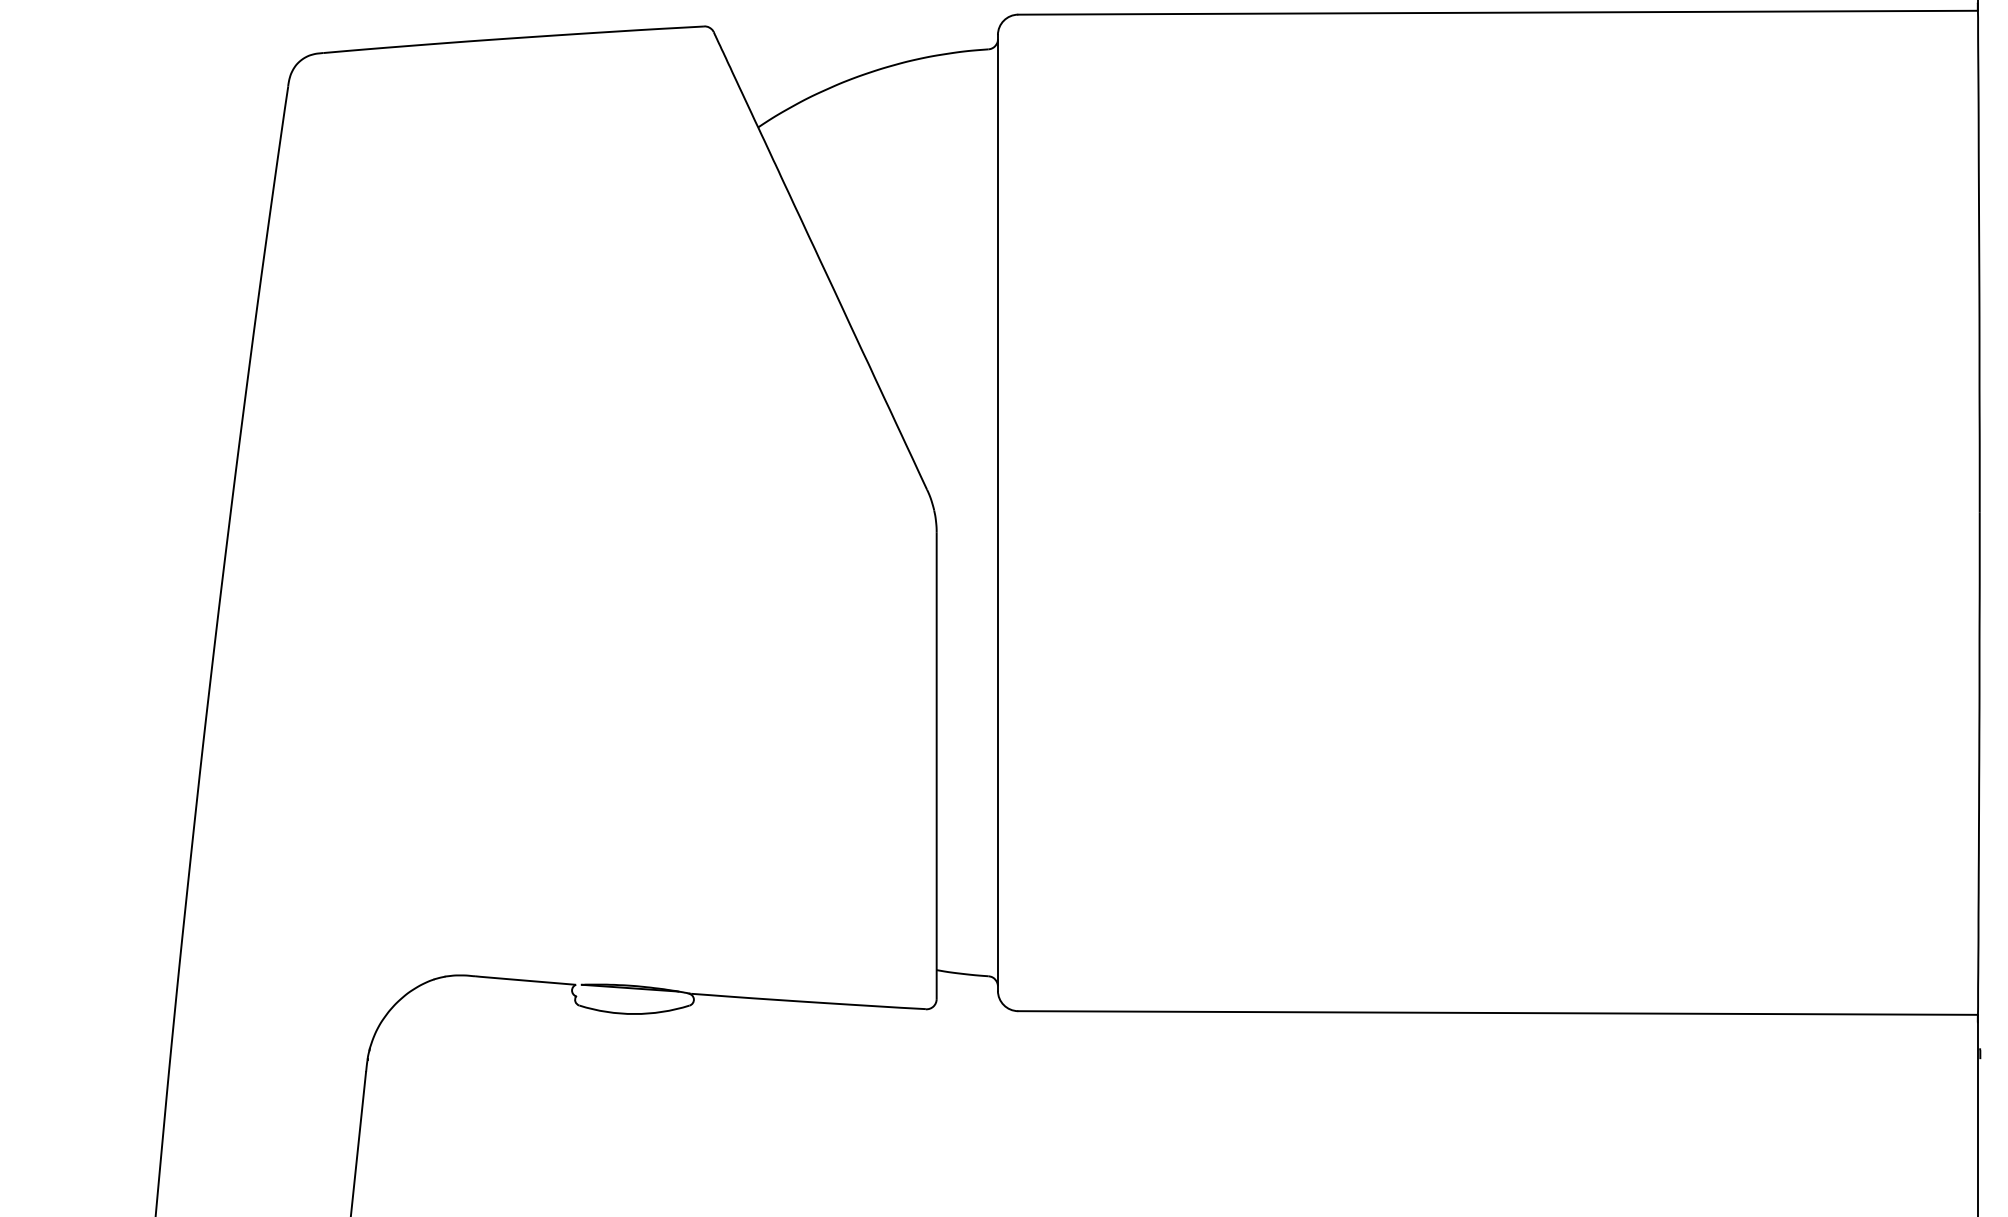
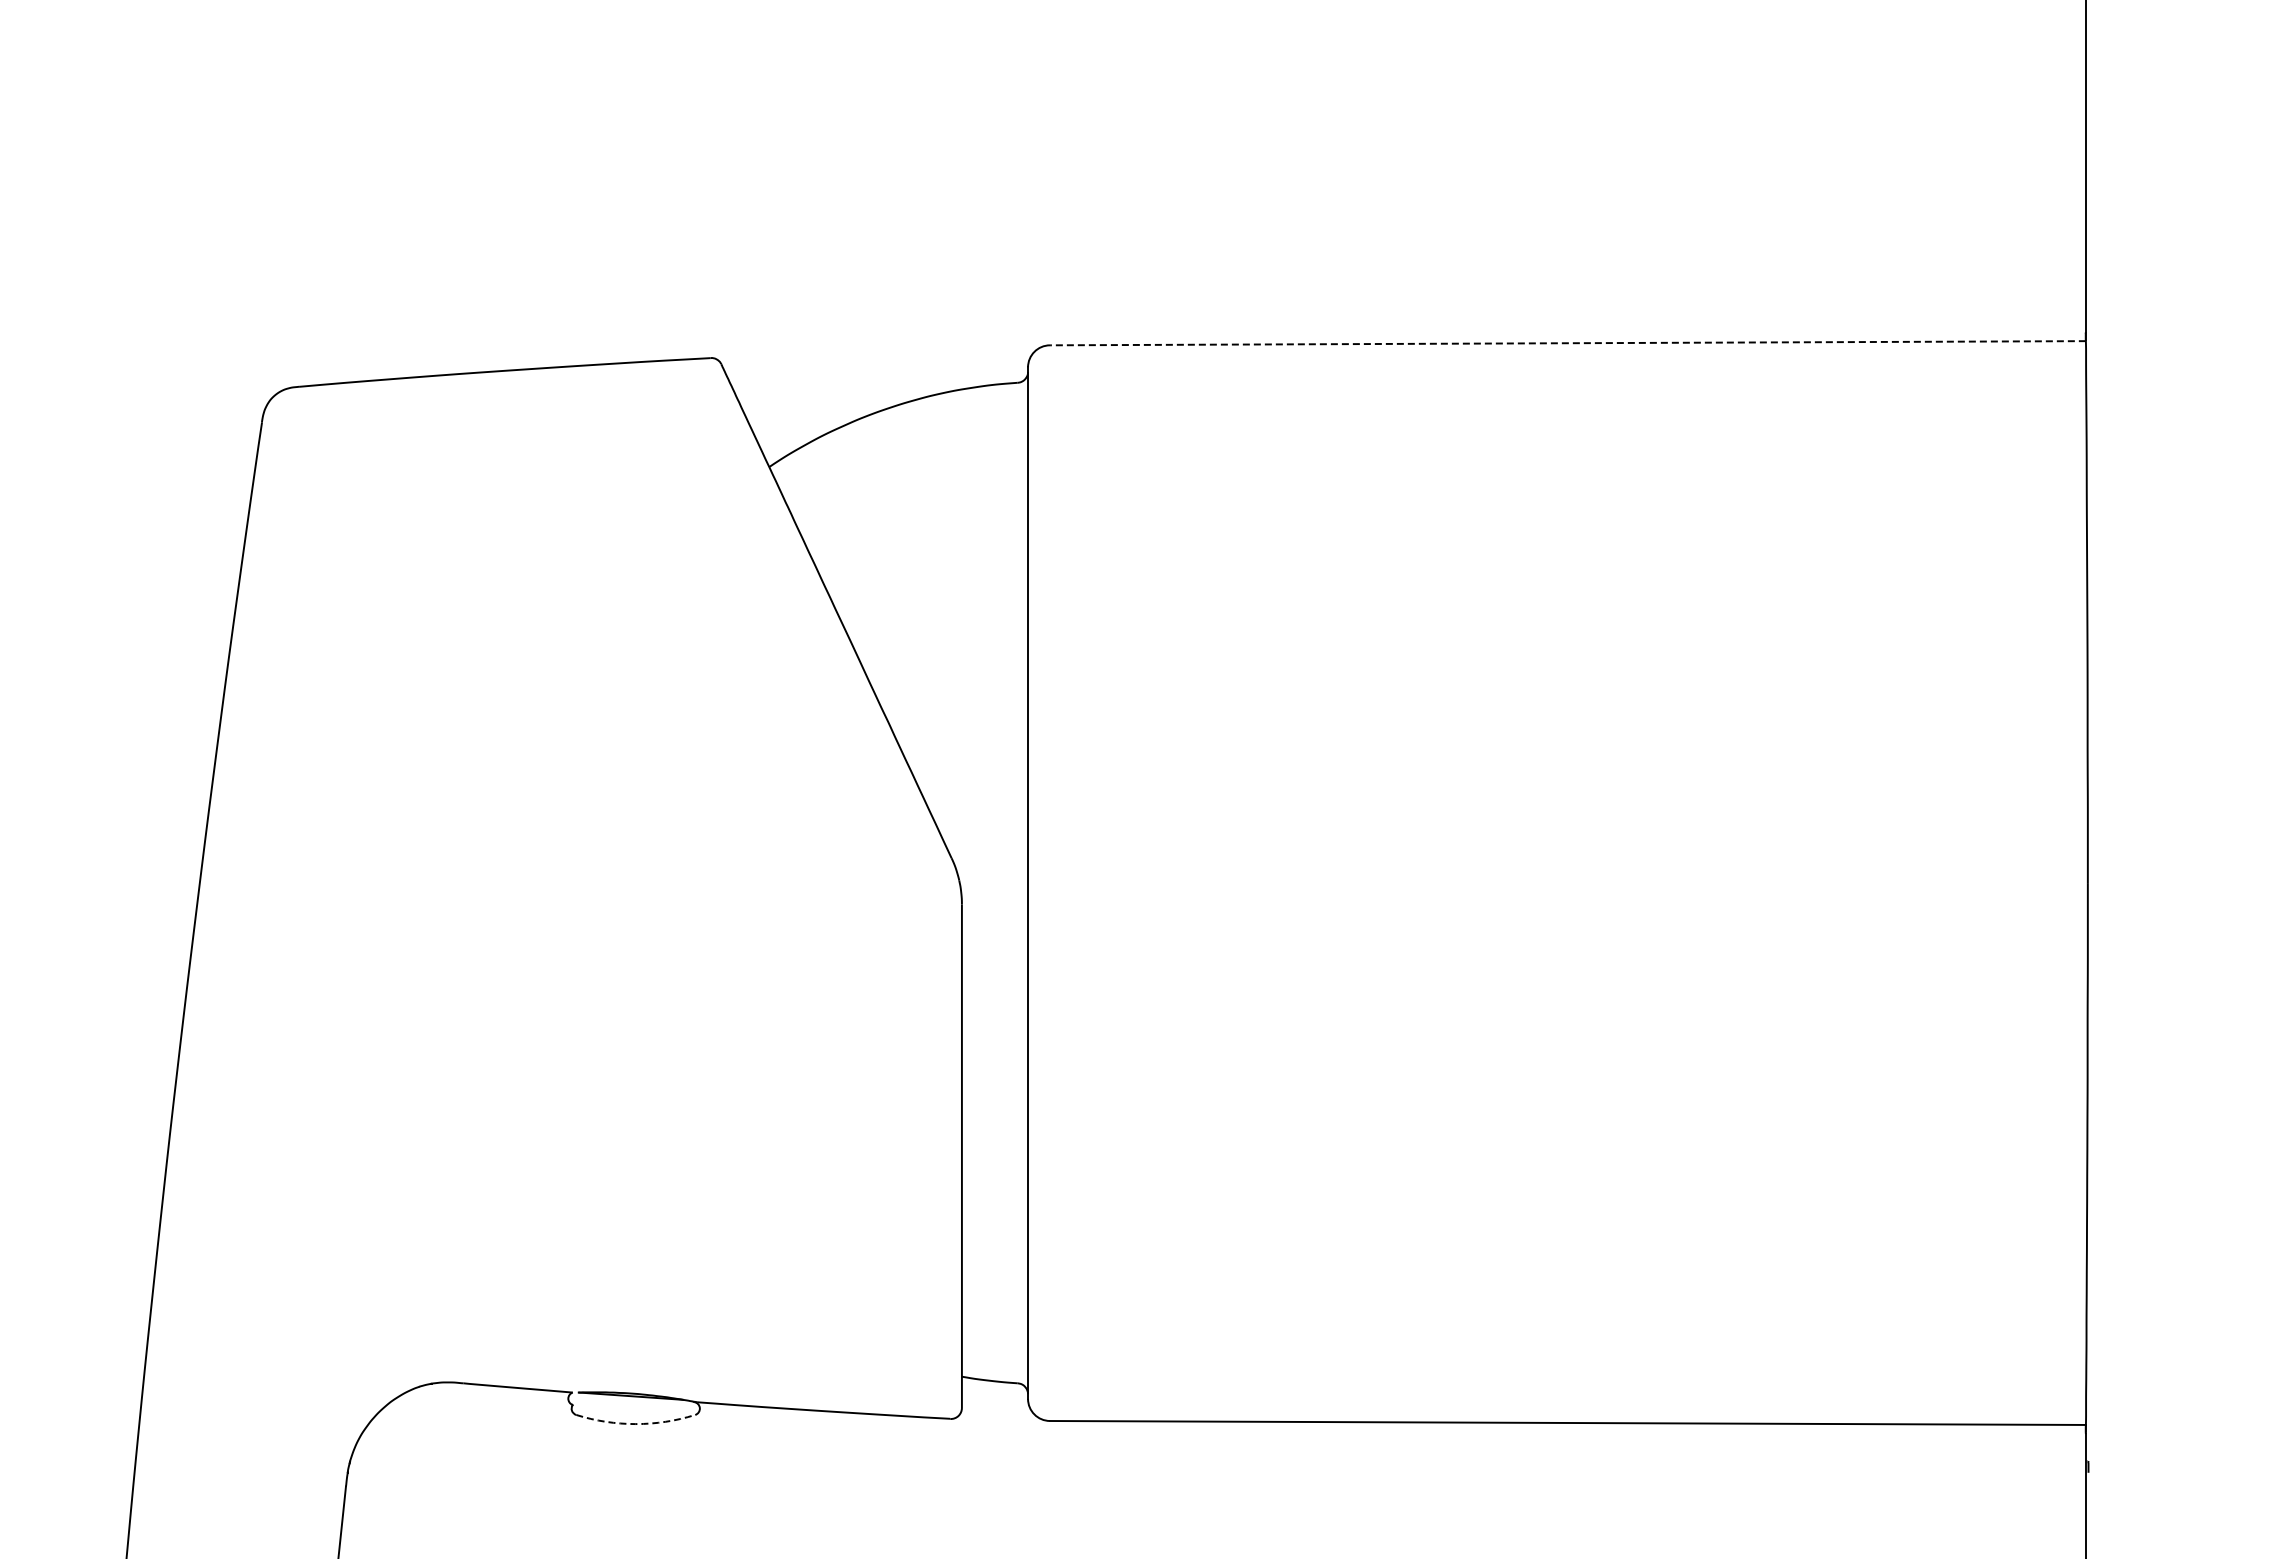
line: (1497, 12) -> (1567, 343), solid -> dashed
arc: (634, 1014) -> (635, 1424), solid -> dashed

